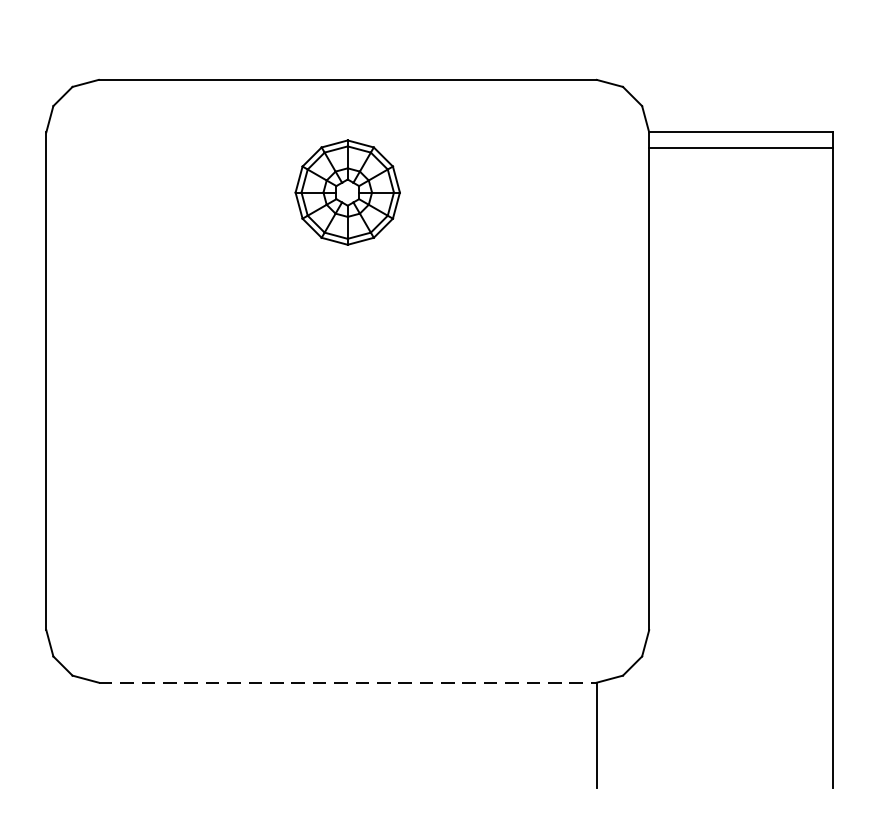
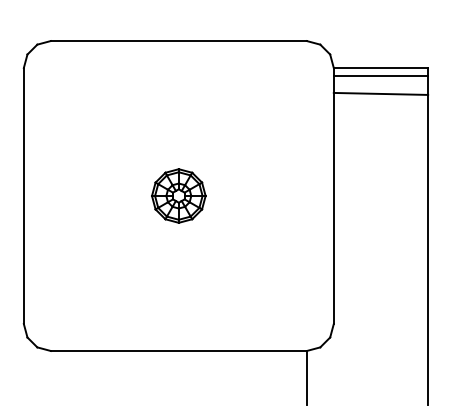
line: (739, 181) -> (380, 93), added
part: (347, 191) -> (178, 195), moved
line: (349, 681) -> (179, 350), dashed -> solid

